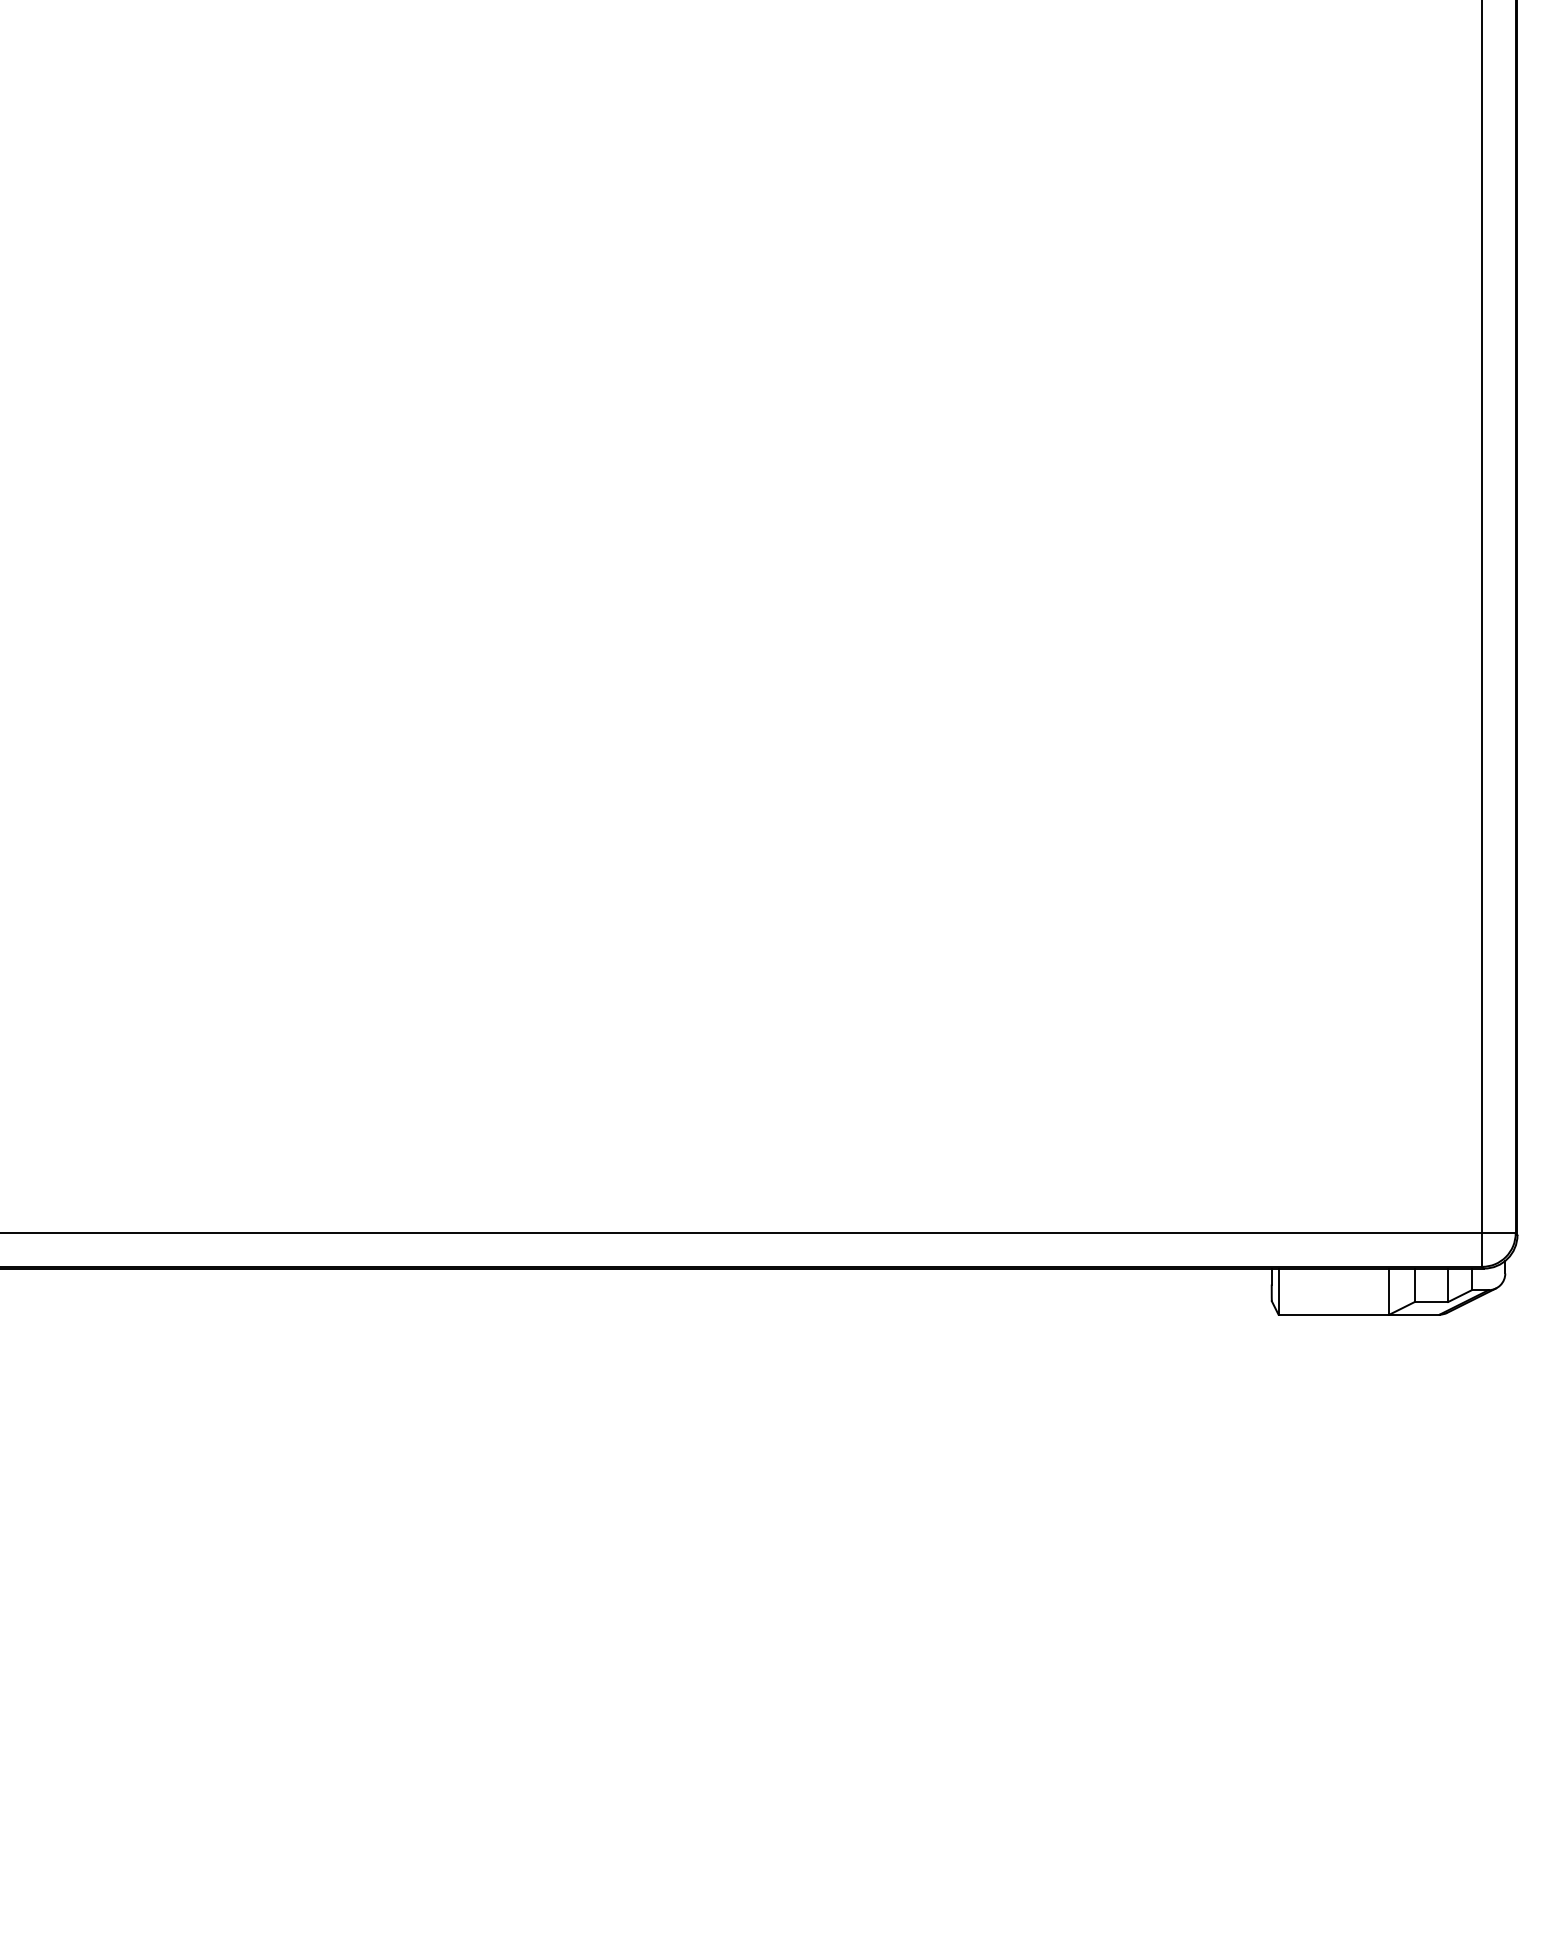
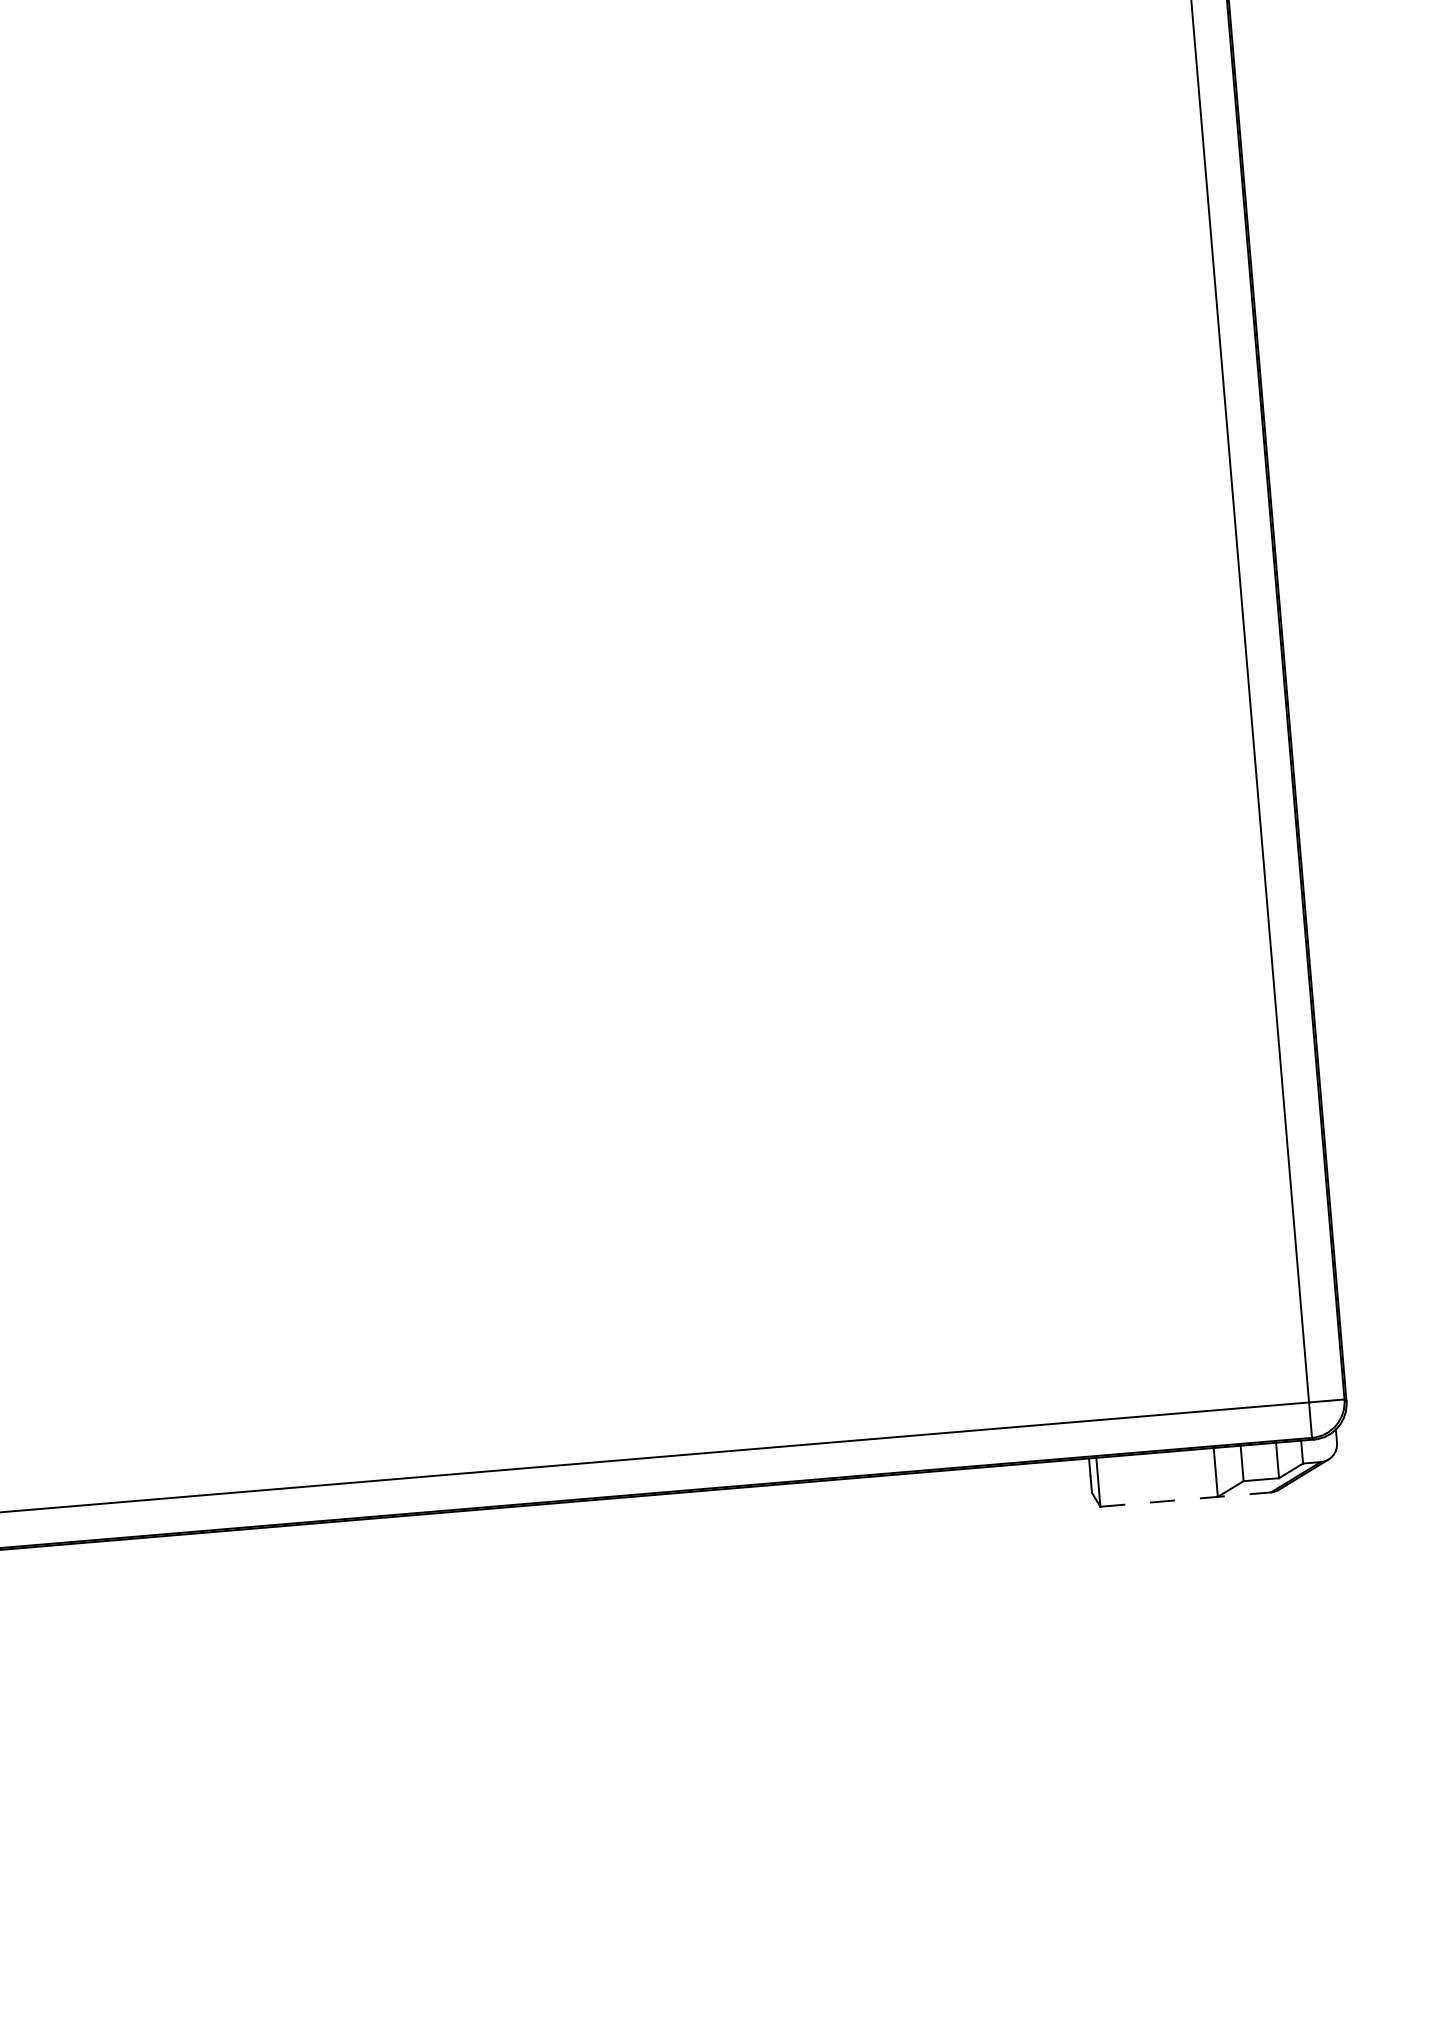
line: (1359, 1314) -> (1186, 1499), solid -> dashed

